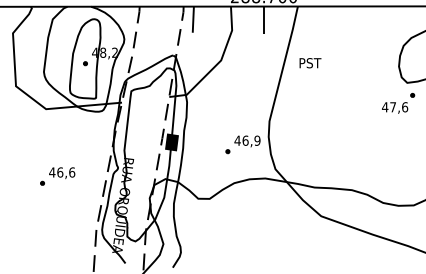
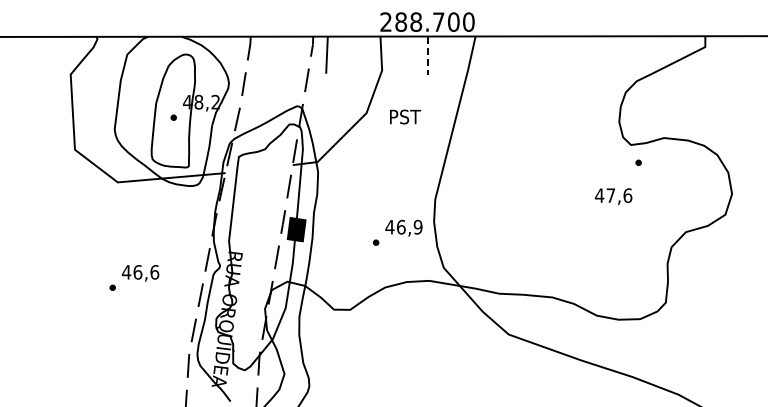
line: (264, 20) -> (427, 56), solid -> dashed
text: (310, 62) -> (405, 116), moved
text: (394, 107) -> (613, 196), moved

